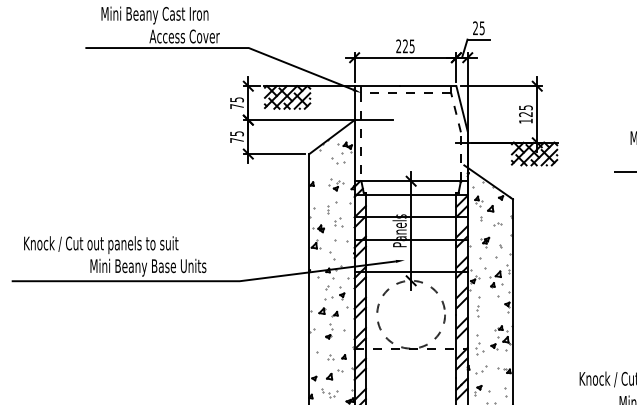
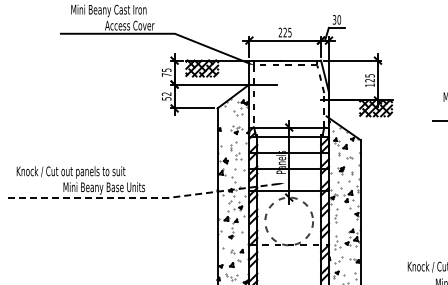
text: (478, 27) -> (336, 19), 25 -> 30
text: (236, 137) -> (166, 96), 75 -> 52
line: (204, 280) -> (143, 197), solid -> dashed

